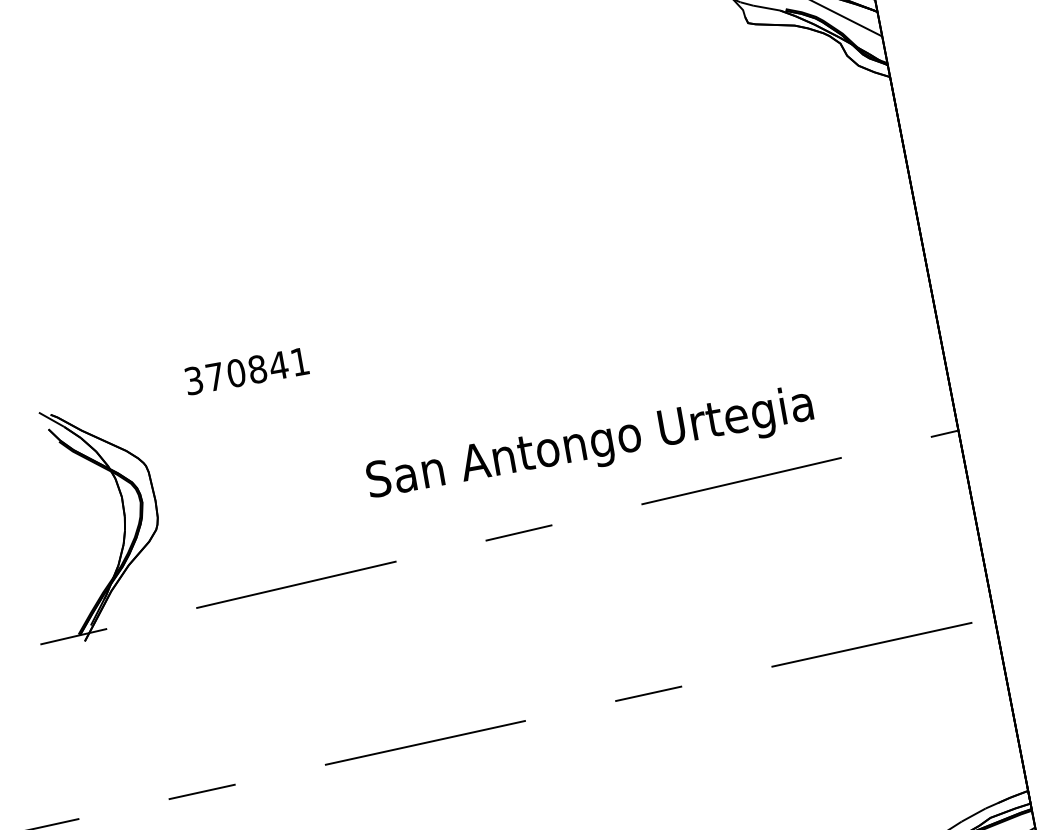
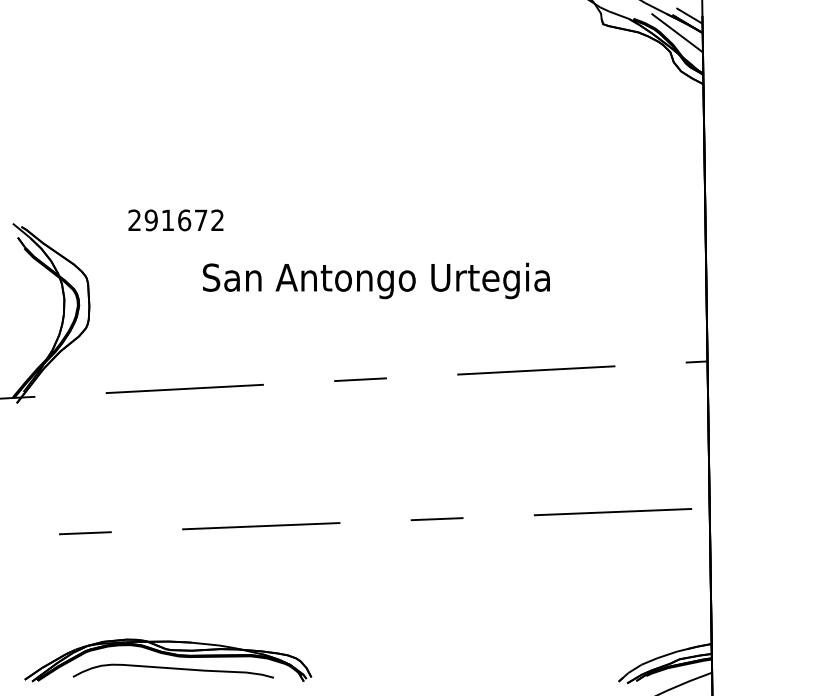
text: (246, 371) -> (175, 220), 370841 -> 291672
text: (590, 444) -> (376, 280), moved

